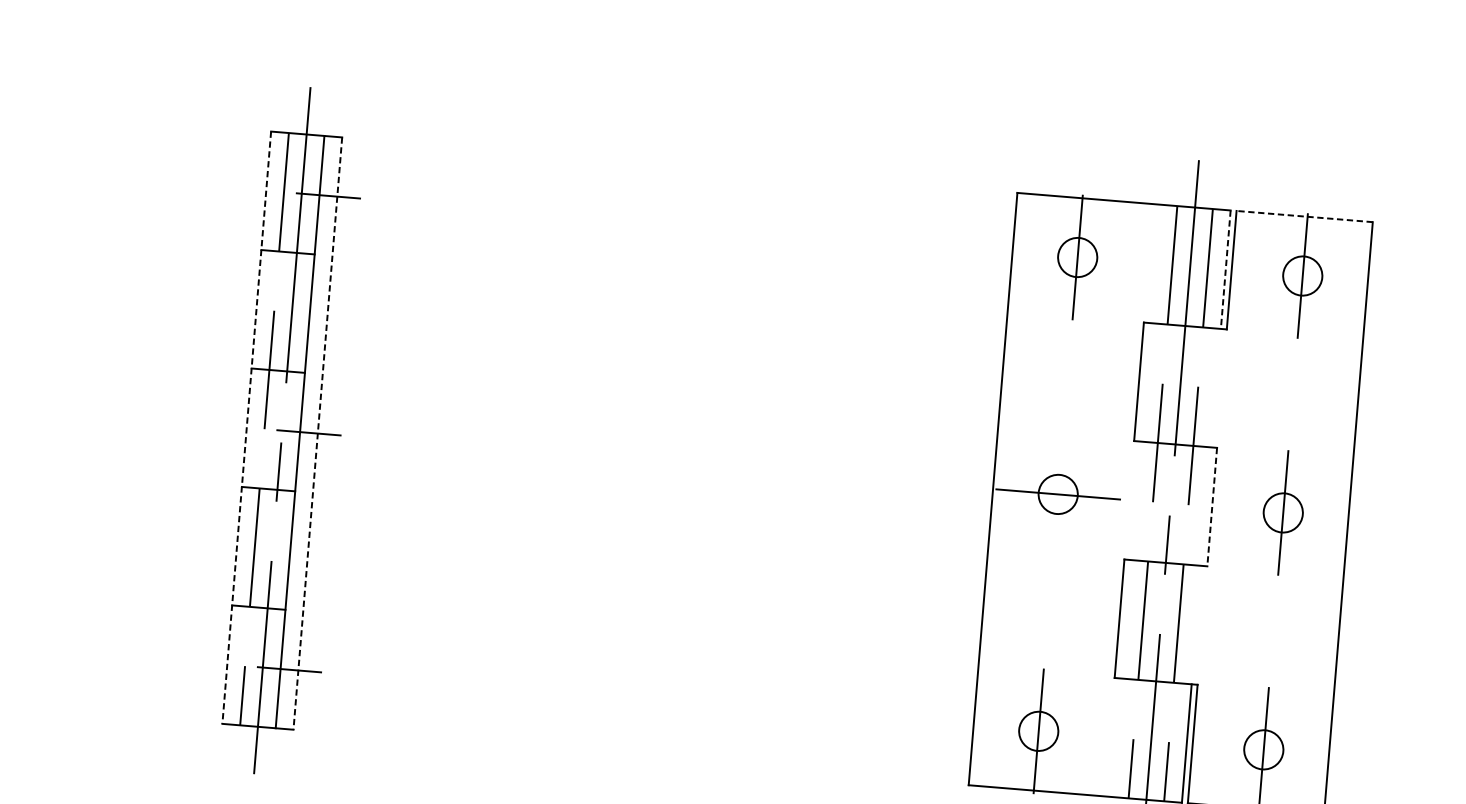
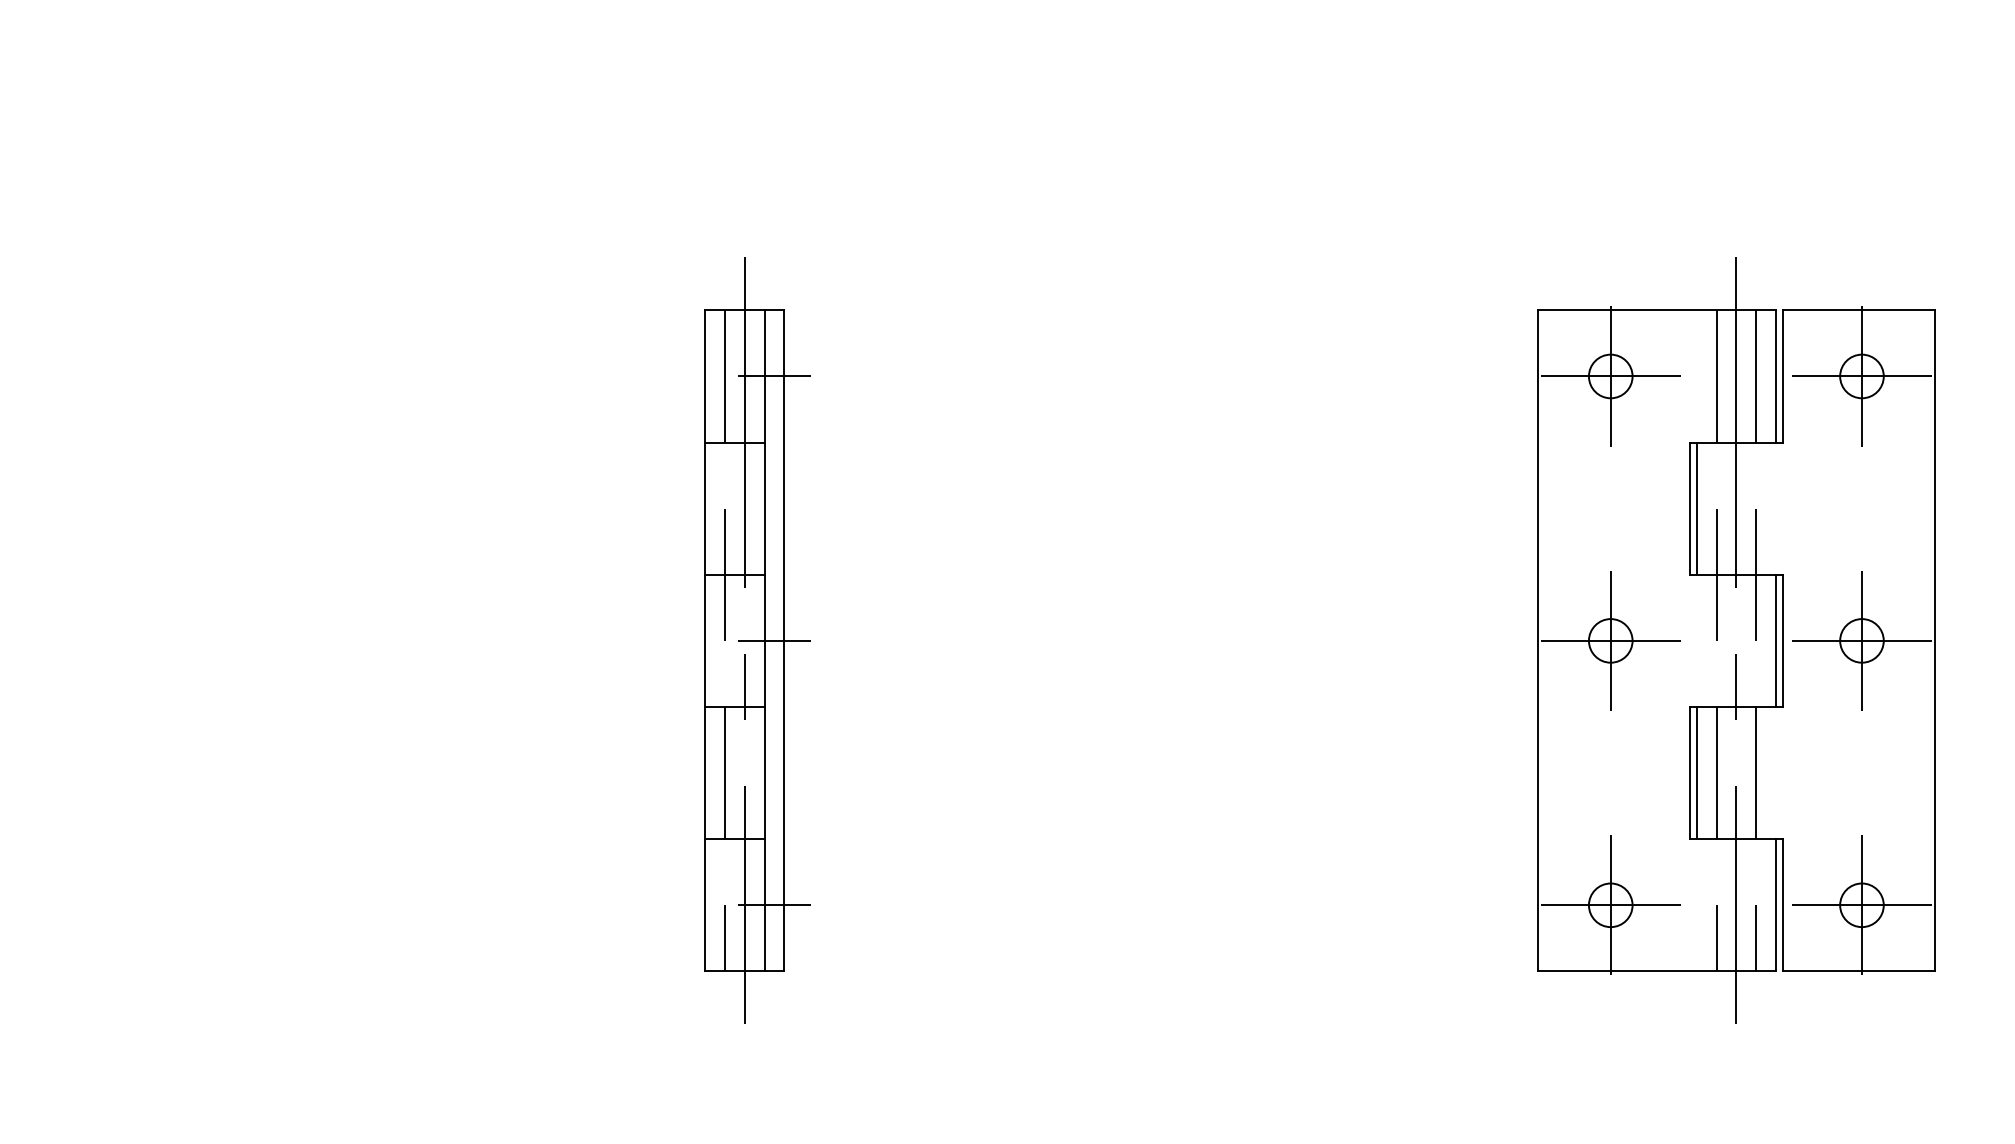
line: (1304, 216) -> (1858, 310), dashed -> solid
line: (1077, 257) -> (1610, 376), added
line: (1226, 269) -> (1776, 376), dashed -> solid
line: (1302, 276) -> (1861, 376), added
line: (1144, 382) -> (1696, 508), added
line: (247, 427) -> (705, 640), dashed -> solid
line: (317, 433) -> (784, 640), dashed -> solid
line: (1058, 494) -> (1610, 640), added
line: (1206, 506) -> (1776, 640), added
line: (1212, 507) -> (1782, 641), dashed -> solid
line: (1282, 512) -> (1861, 640), added
line: (1125, 619) -> (1696, 773), added
line: (1038, 731) -> (1610, 905), added
line: (1263, 749) -> (1861, 905), added

